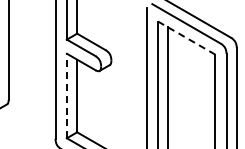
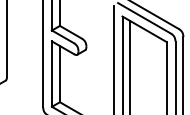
line: (186, 38) -> (144, 29), dashed -> solid
line: (66, 95) -> (51, 73), dashed -> solid

